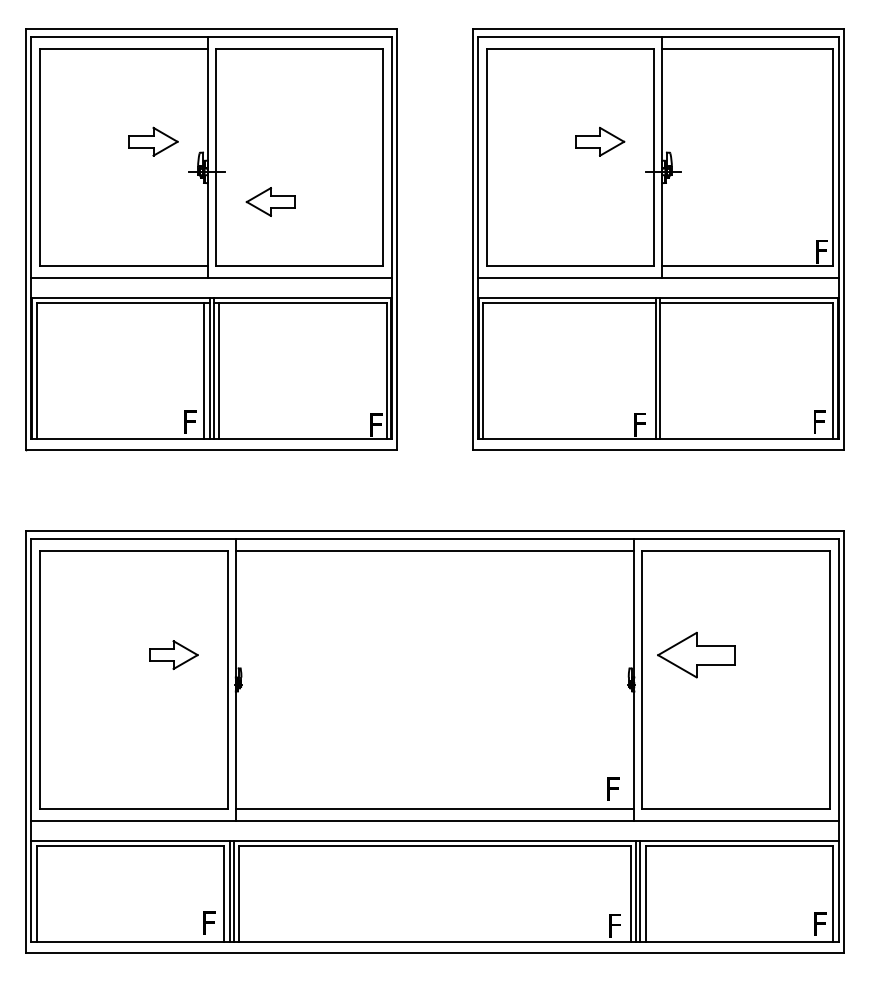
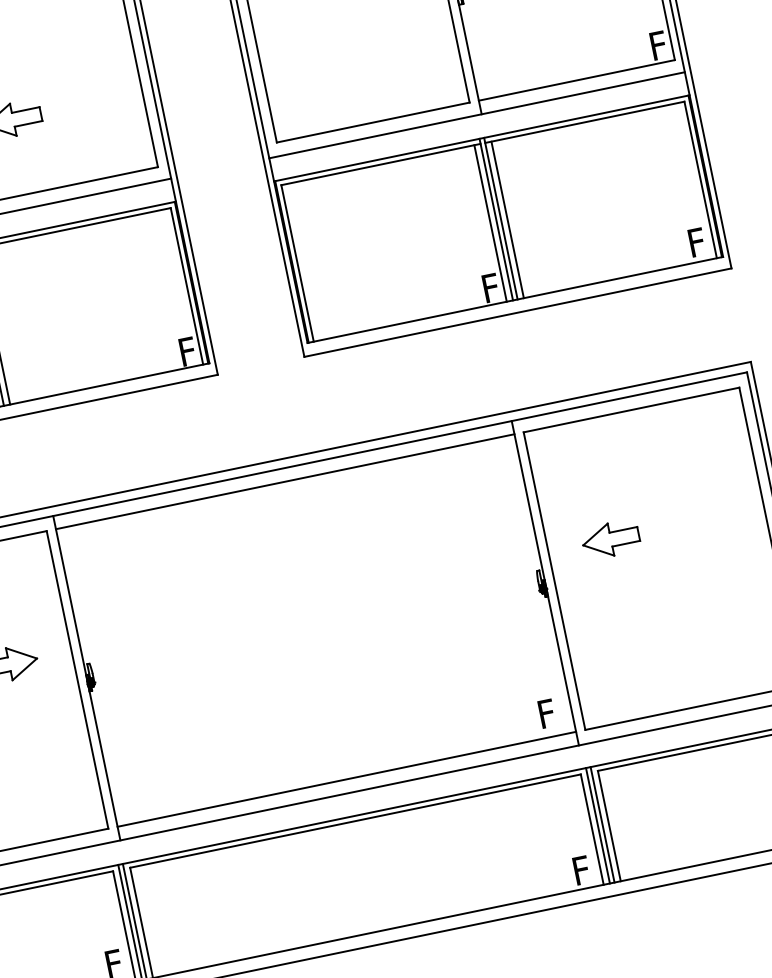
line: (650, 370) -> (490, 223), added
line: (665, 370) -> (507, 219), added
part: (696, 654) -> (610, 538), size x0.62

